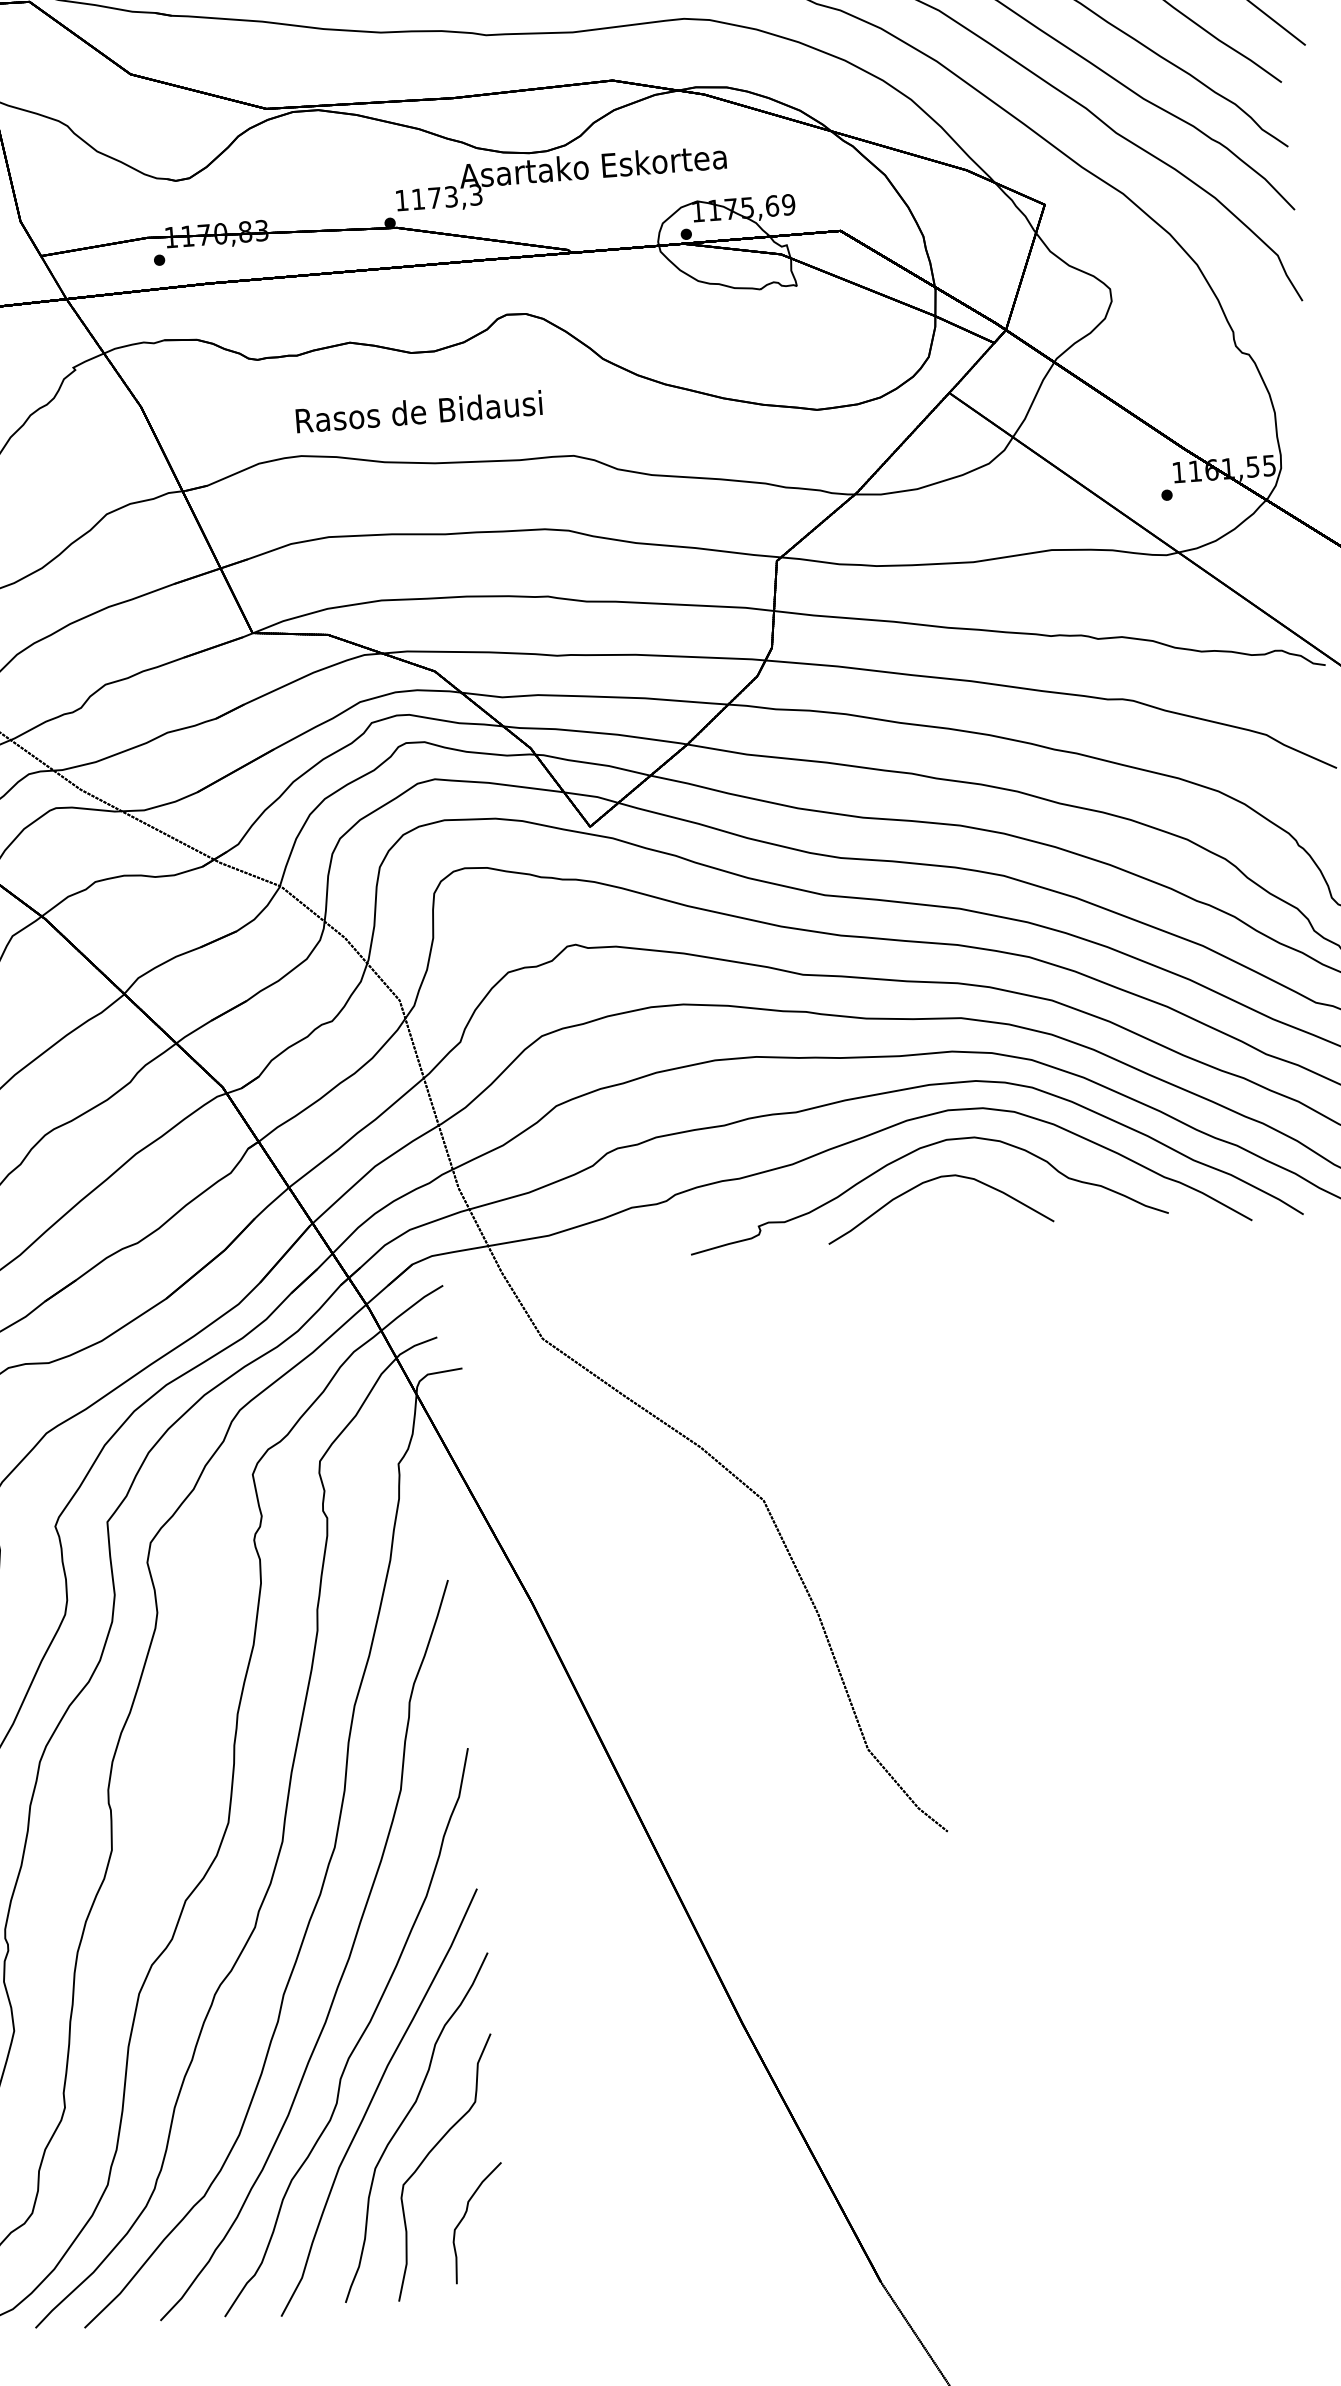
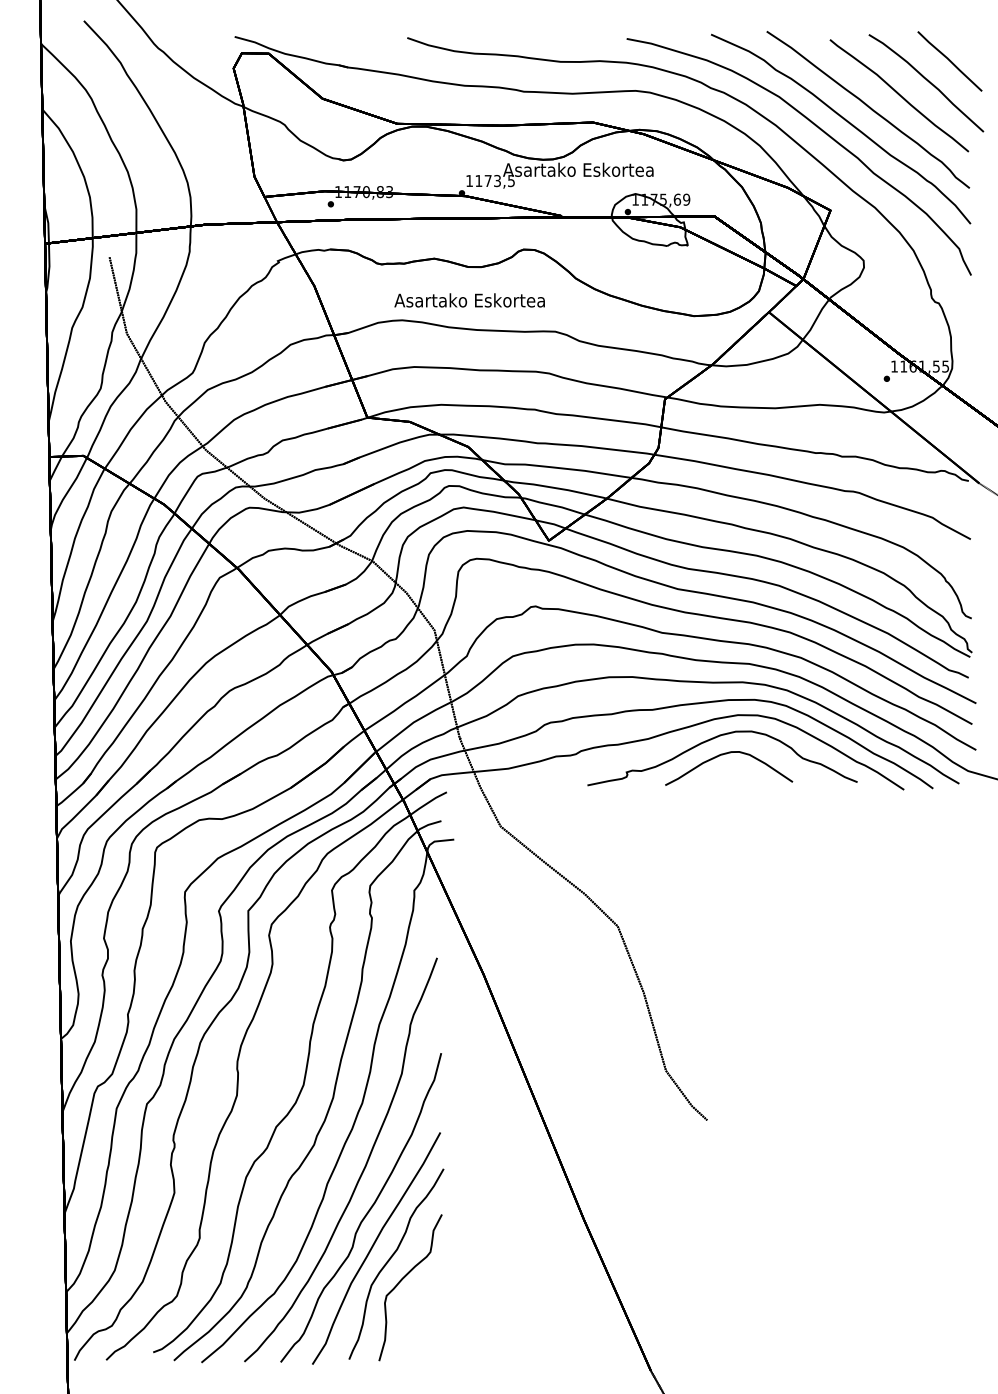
text: (476, 194) -> (511, 180), 1173,3 -> 1173,5
text: (417, 412) -> (469, 300), Rasos de Bidausi -> Asartako Eskortea
part: (466, 2217) -> (420, 1316), removed

